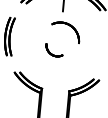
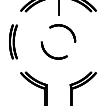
part: (53, 50) -> (53, 50), size x1.67

